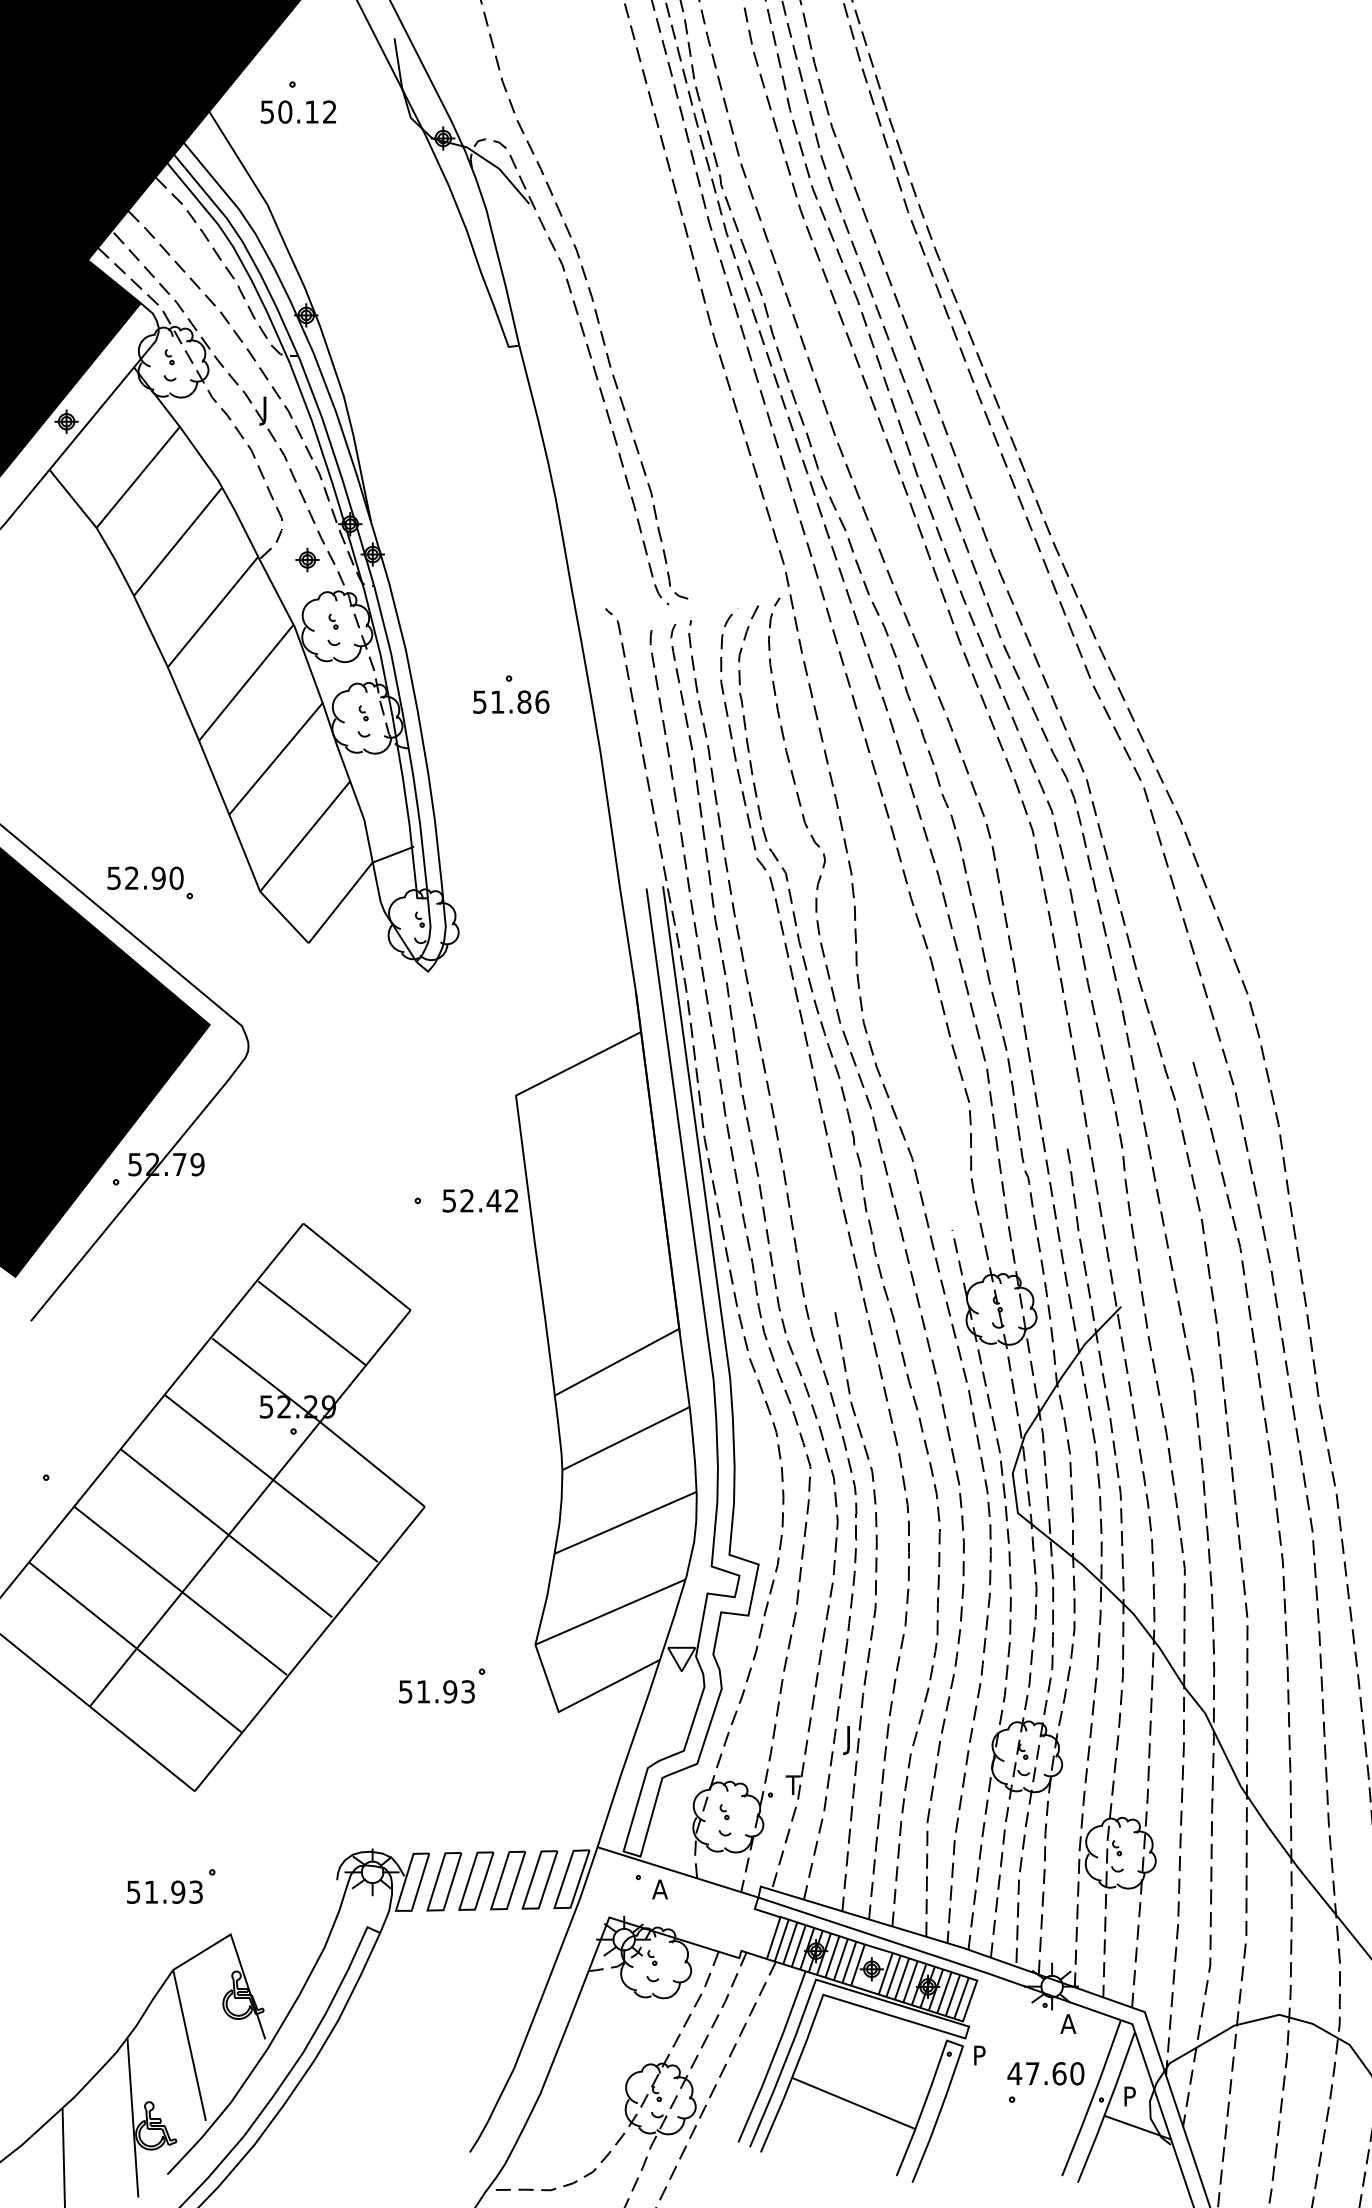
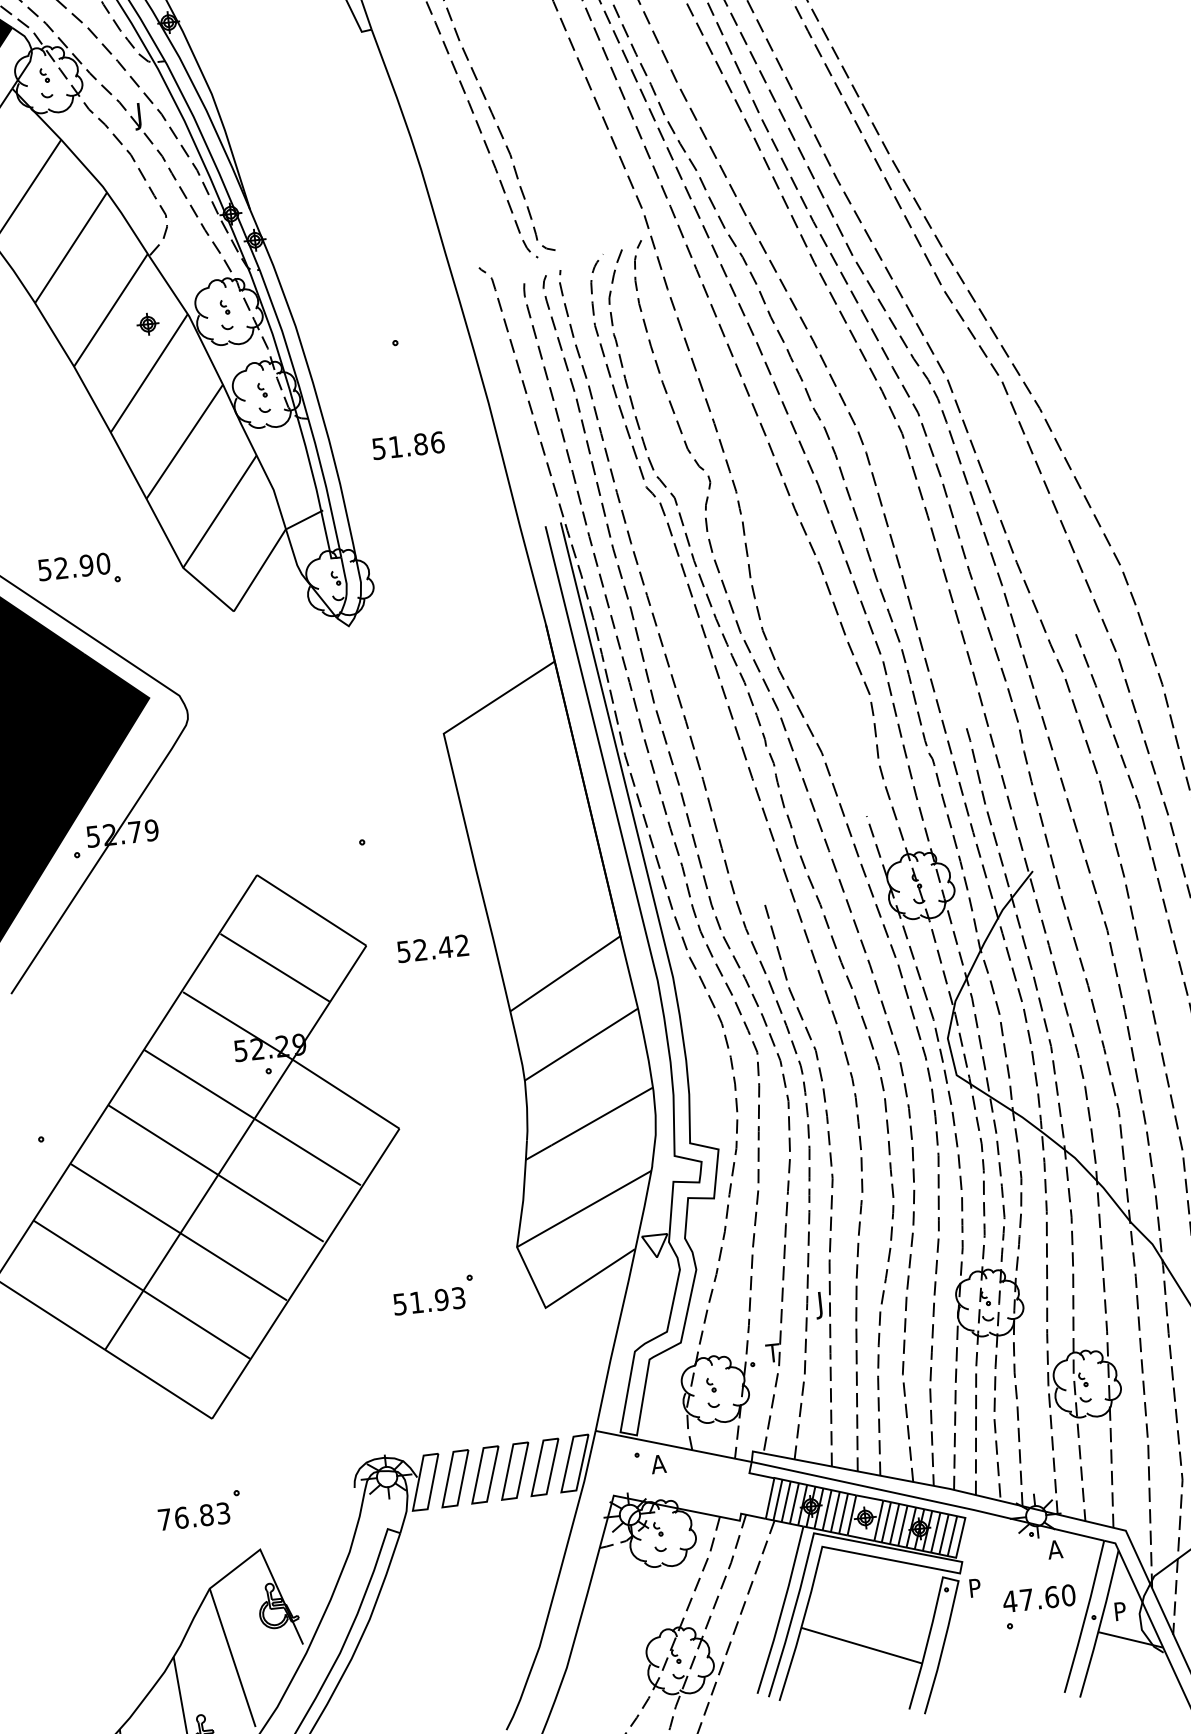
part: (307, 559) -> (147, 323), moved
text: (511, 701) -> (408, 445), moved
text: (479, 1200) -> (432, 948), moved
text: (156, 1891) -> (186, 1516), 51.93 -> 76.83

